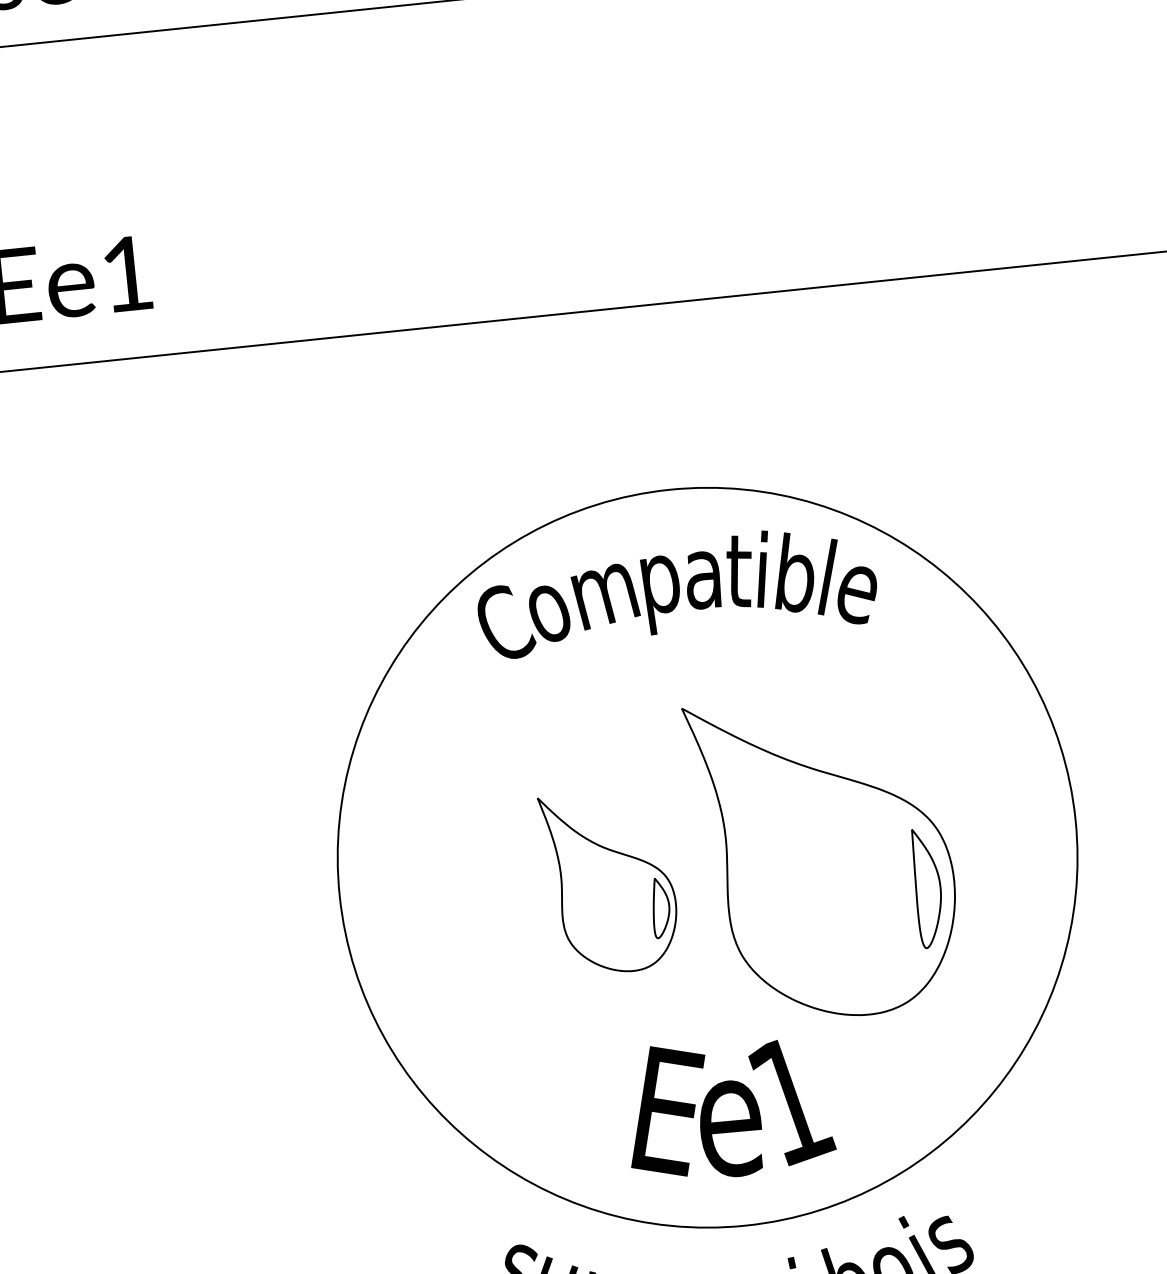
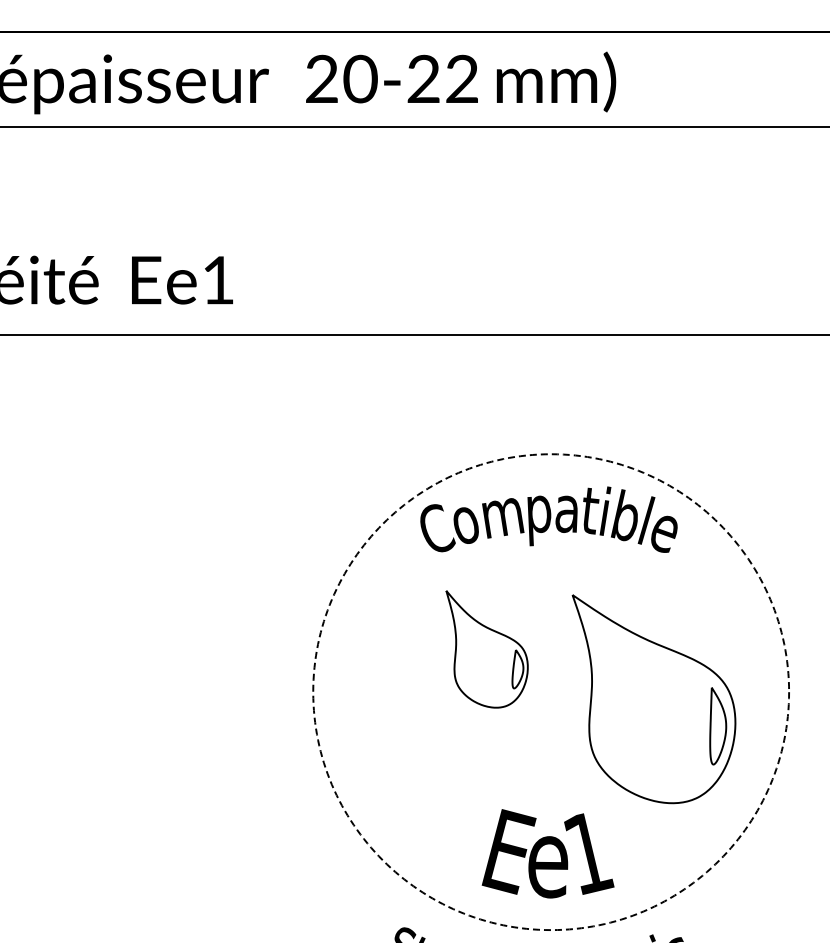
part: (823, 857) -> (653, 699), moved
circle: (708, 858) -> (551, 692), solid -> dashed
part: (609, 882) -> (486, 649), moved

